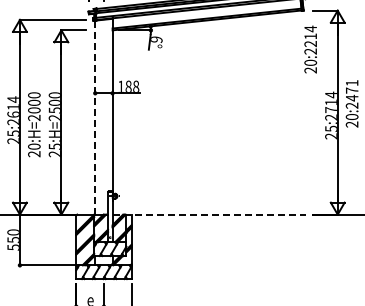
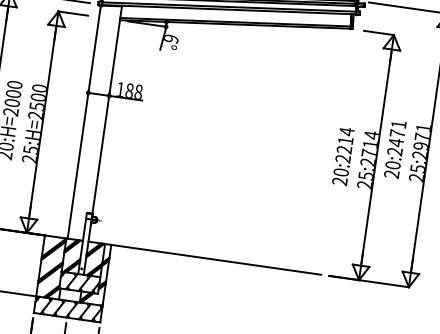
text: (310, 49) -> (343, 156), moved
line: (95, 117) -> (84, 122), dashed -> solid
line: (209, 214) -> (204, 258), dashed -> solid

